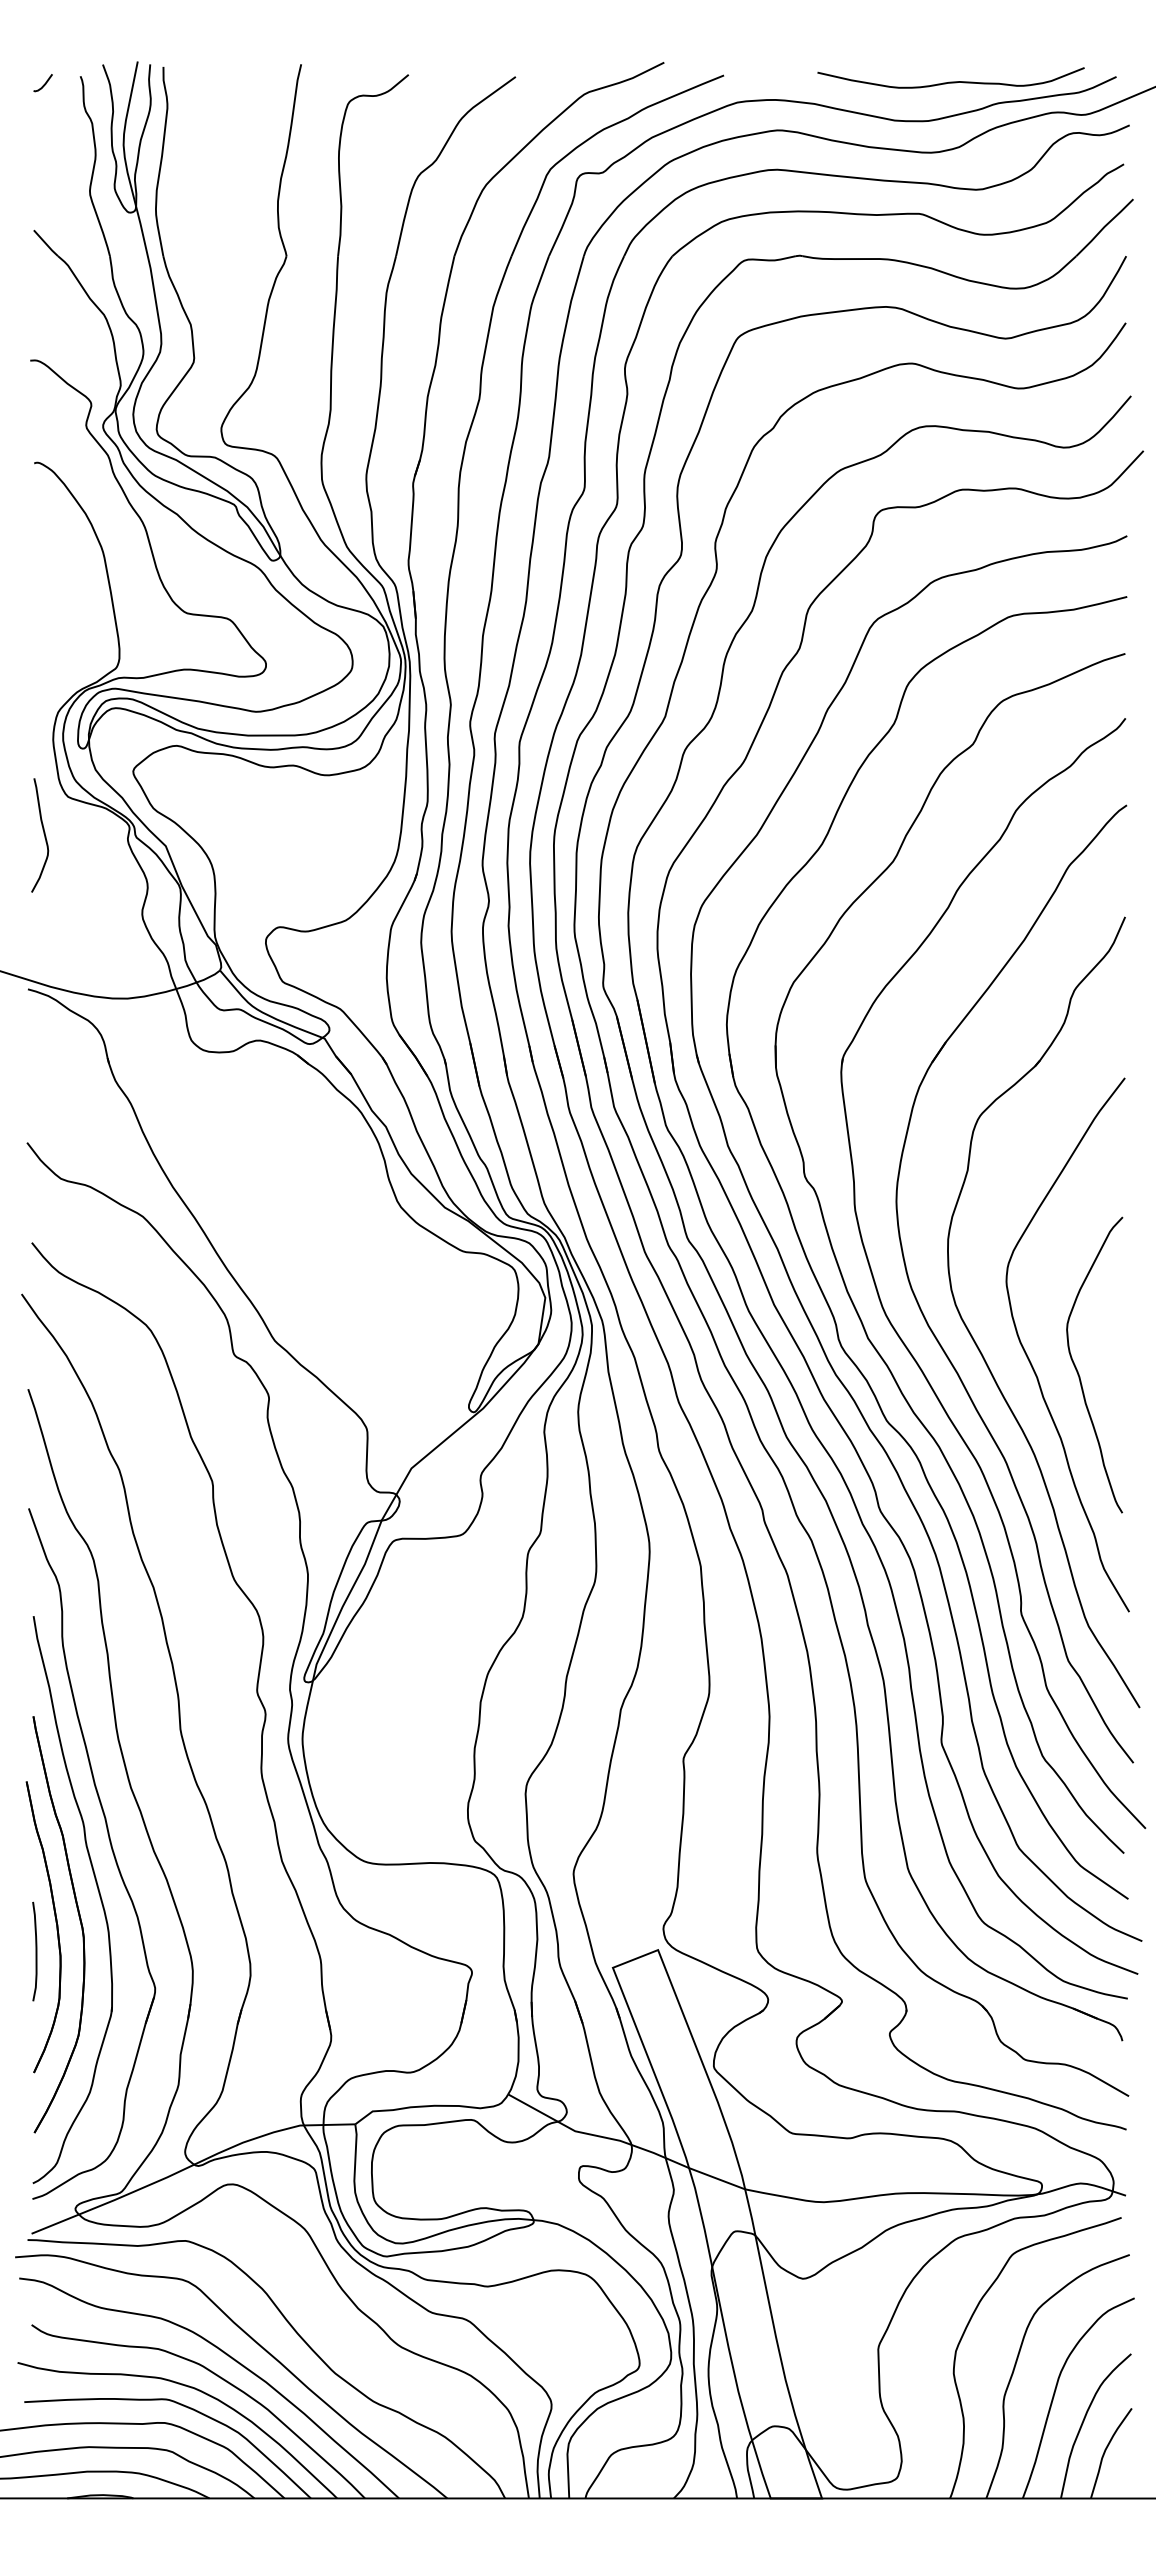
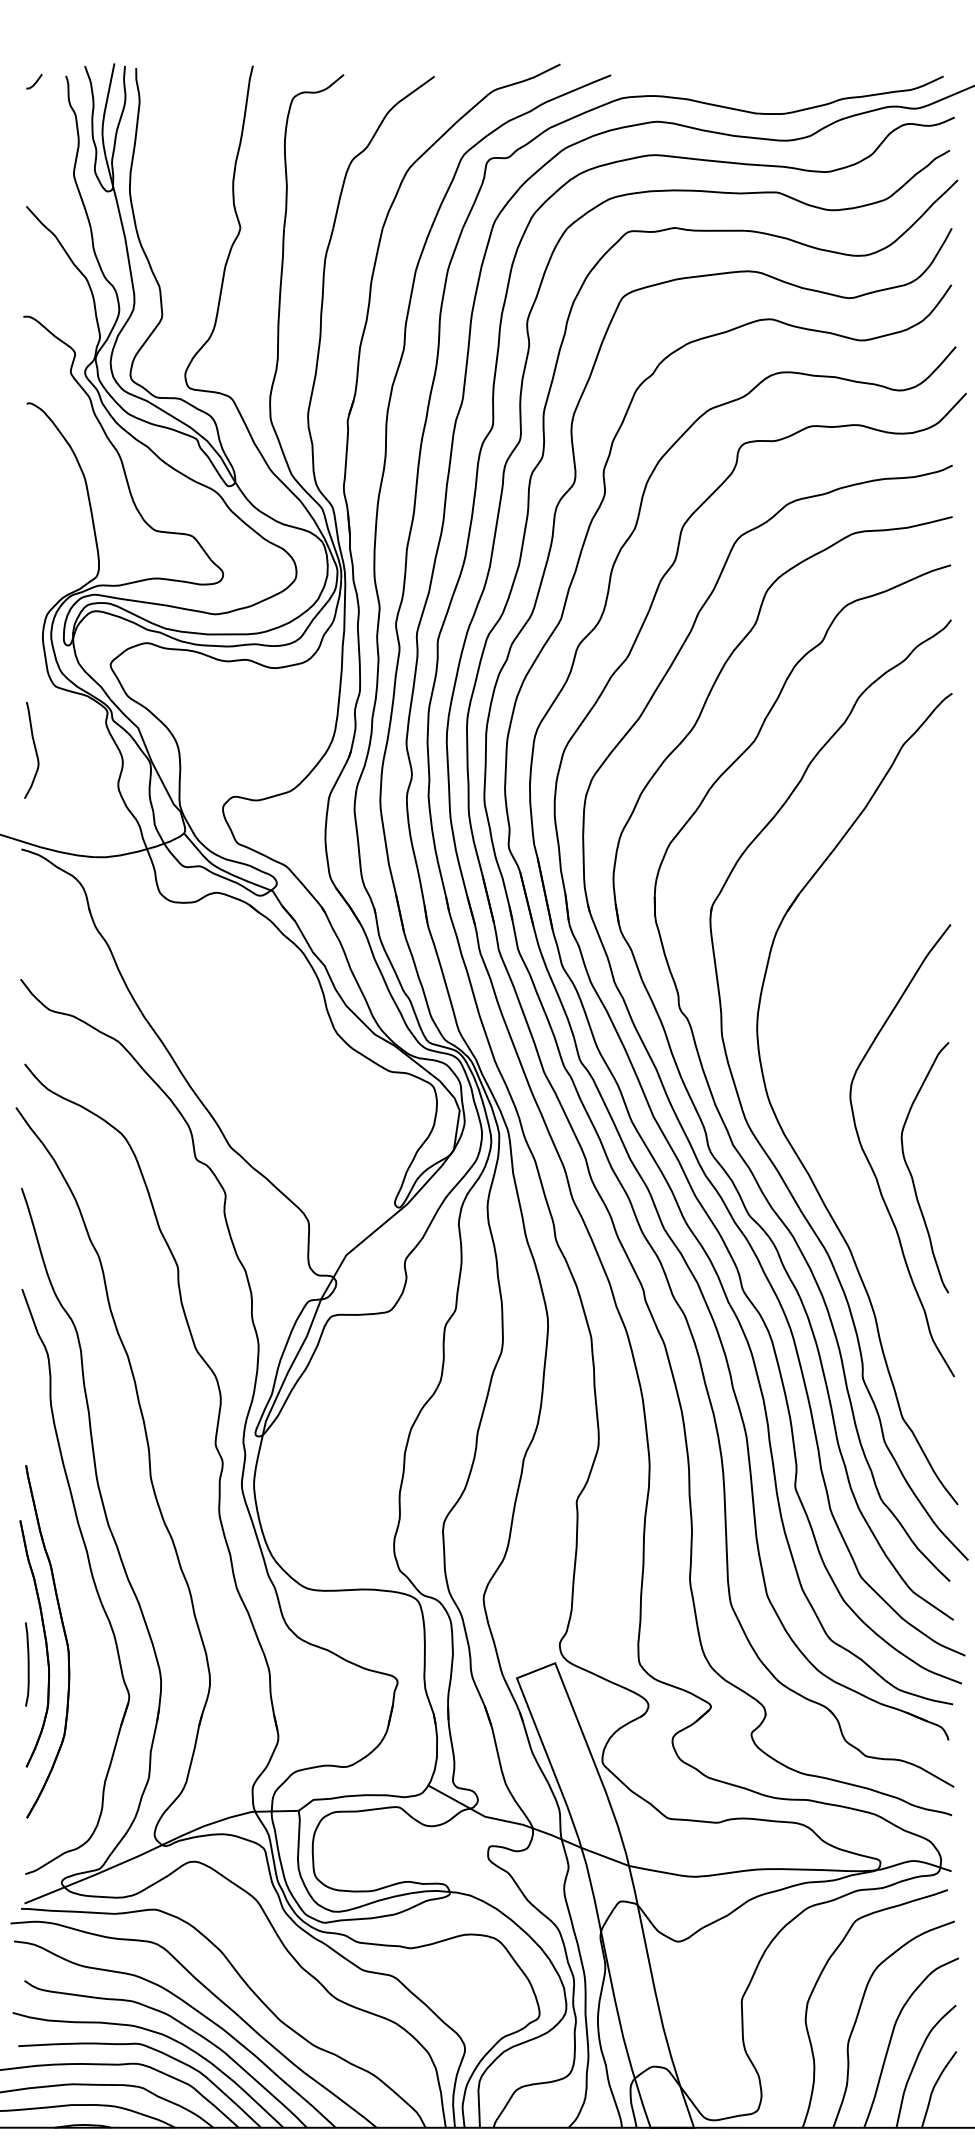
curve: (950, 81) -> (802, 80), removed
curve: (43, 834) -> (34, 749), moved
part: (981, 1351) -> (829, 1156), removed
part: (97, 1890) -> (80, 1612), removed

